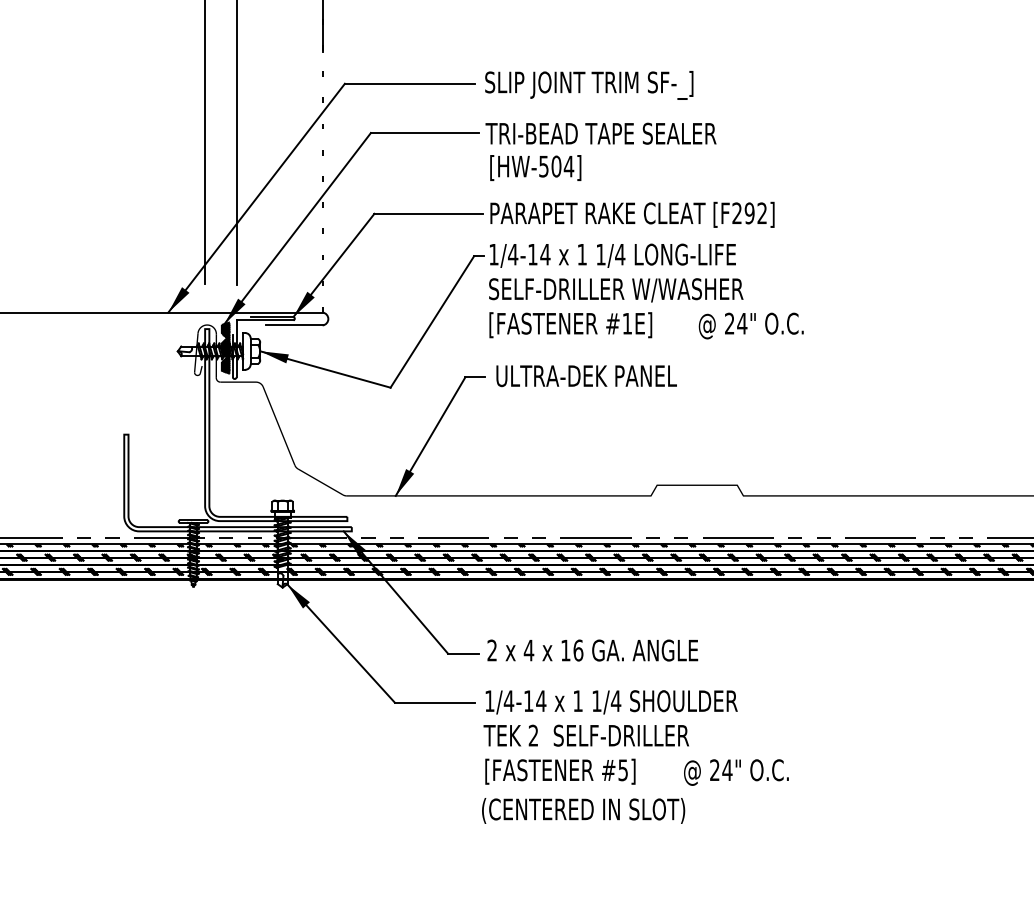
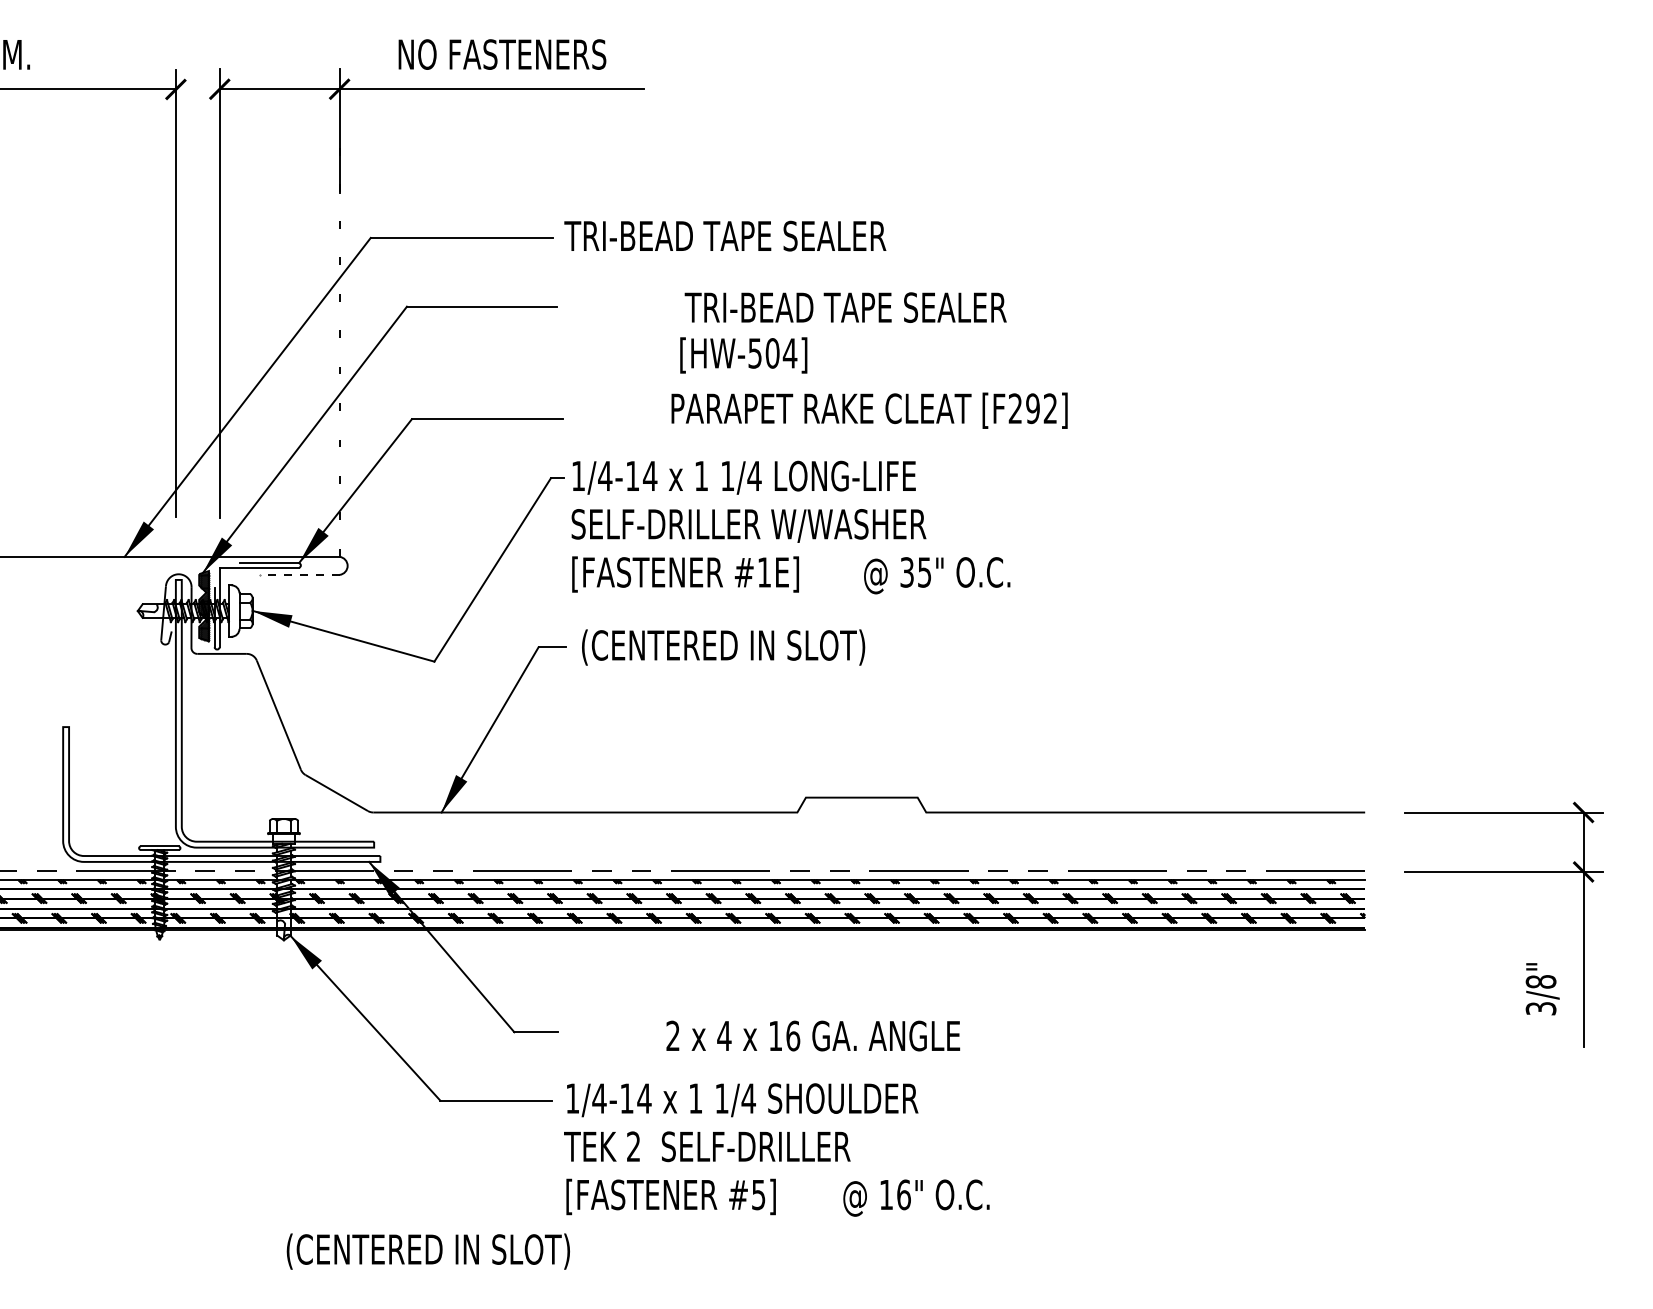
text: (599, 85) -> (725, 240), SLIP JOINT TRIM SF-_] -> TRI-BEAD TAPE SEALER
text: (600, 133) -> (845, 307), moved
text: (535, 168) -> (743, 355), moved
text: (632, 214) -> (869, 410), moved
text: (735, 323) -> (915, 572), 24" -> 35"
line: (293, 325) -> (299, 574), solid -> dashed
text: (597, 377) -> (723, 647), ULTRA-DEK PANEL -> (CENTERED IN SLOT)
text: (592, 650) -> (813, 1035), moved
text: (721, 769) -> (895, 1194), 24" -> 16"
text: (582, 810) -> (427, 1251), moved

